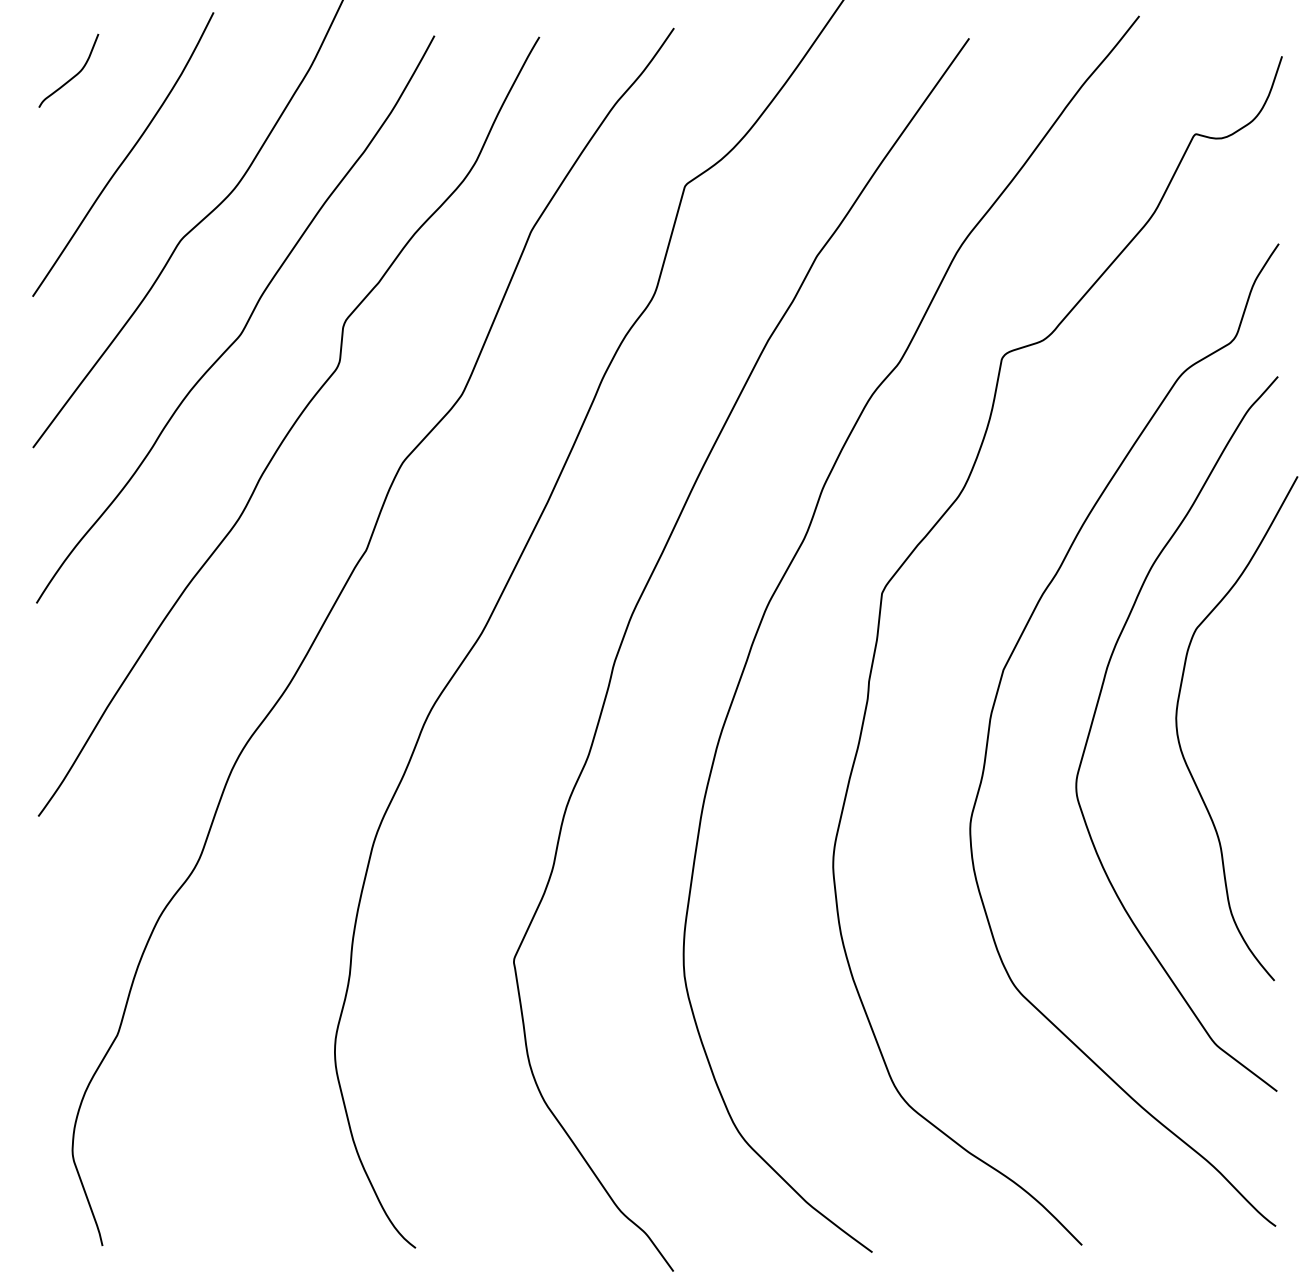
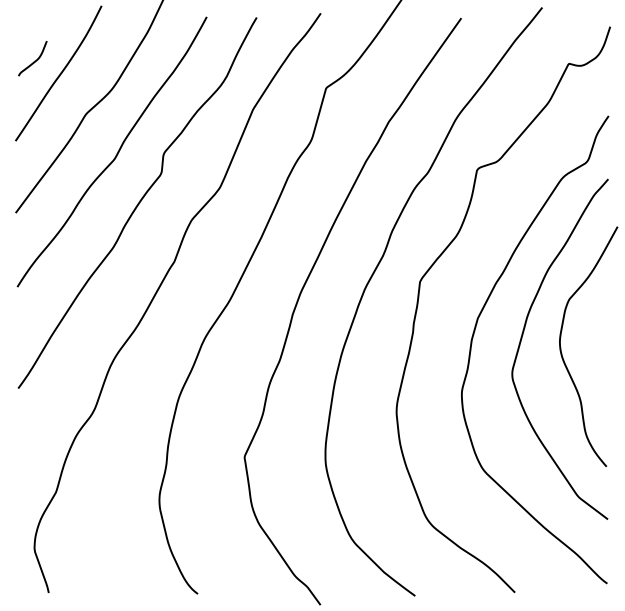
curve: (72, 74) -> (34, 60), moved

